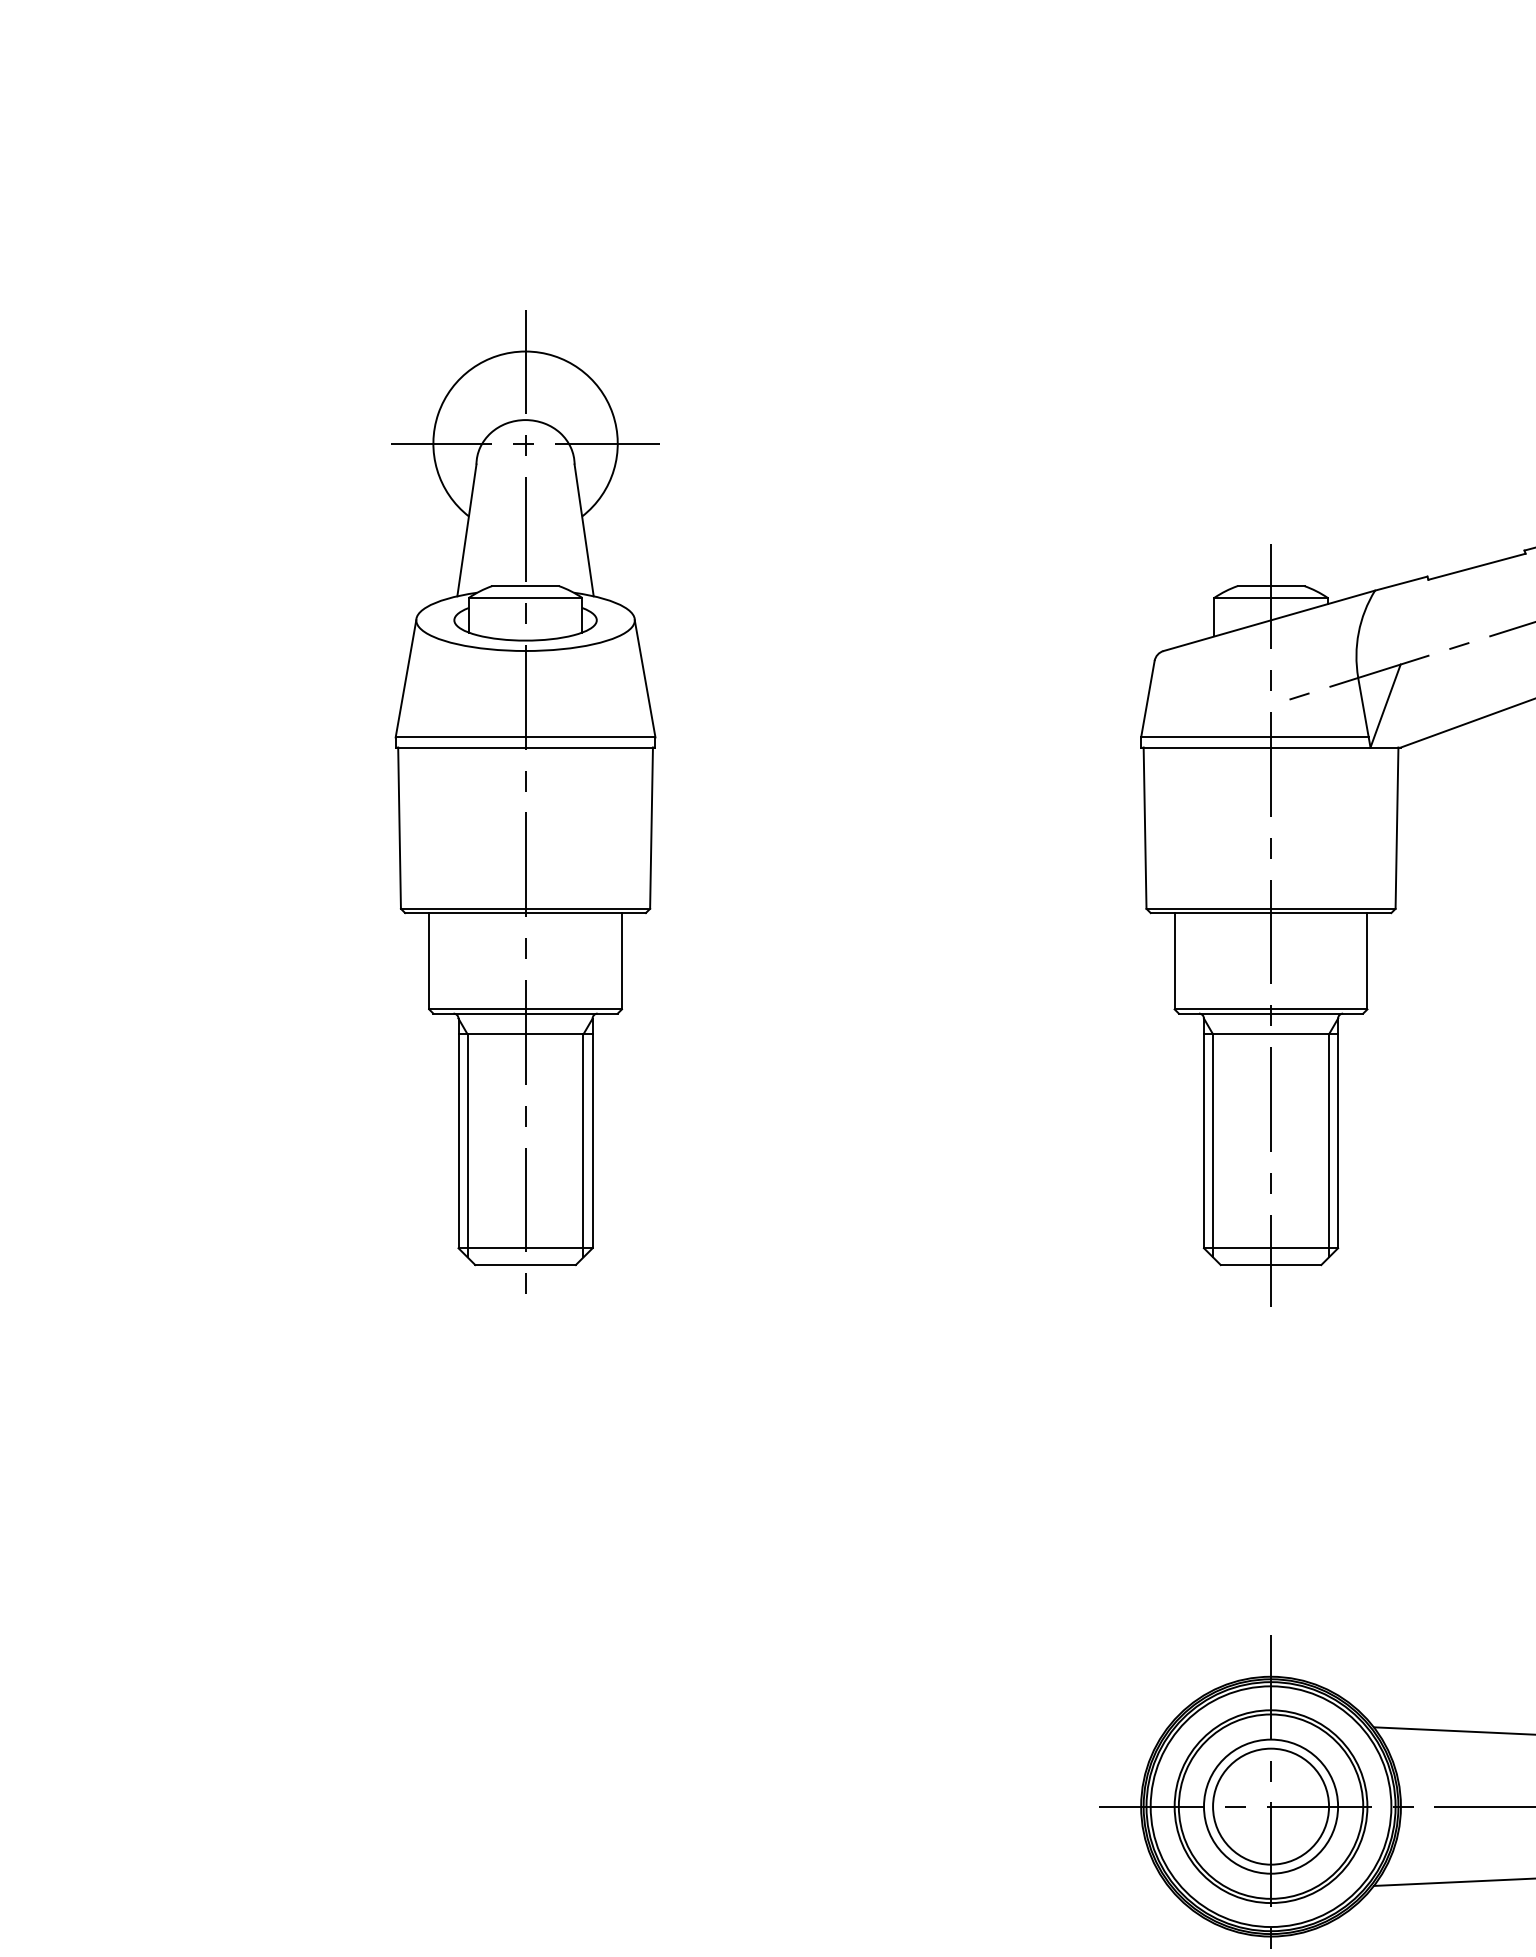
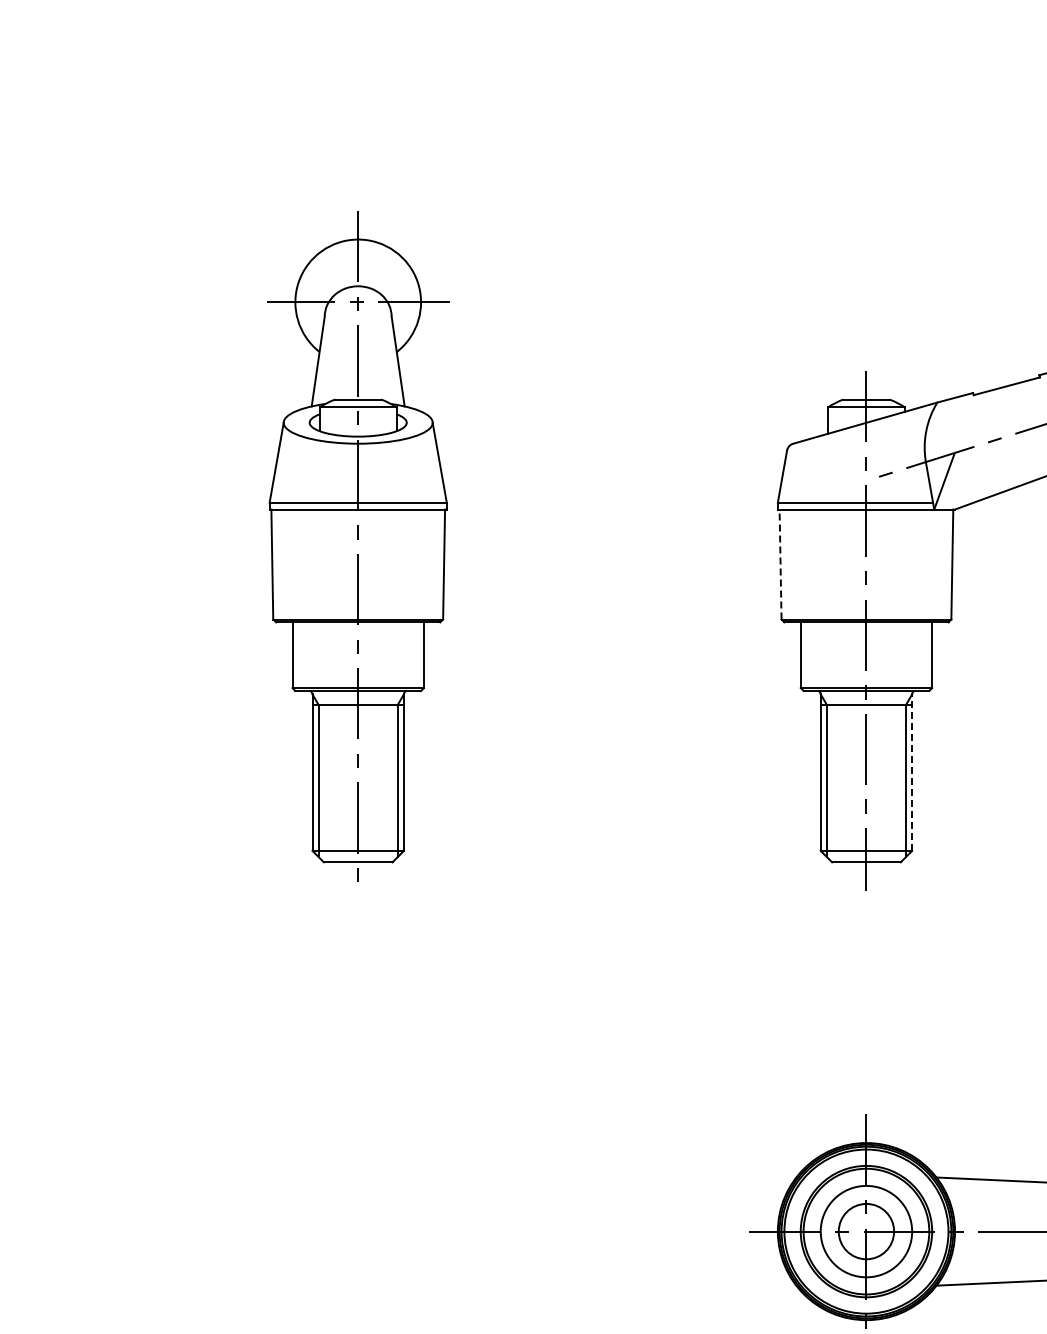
line: (1144, 828) -> (780, 564), solid -> dashed
line: (1338, 1133) -> (912, 772), solid -> dashed
circle: (1269, 1806) -> (865, 1231), size x0.7

